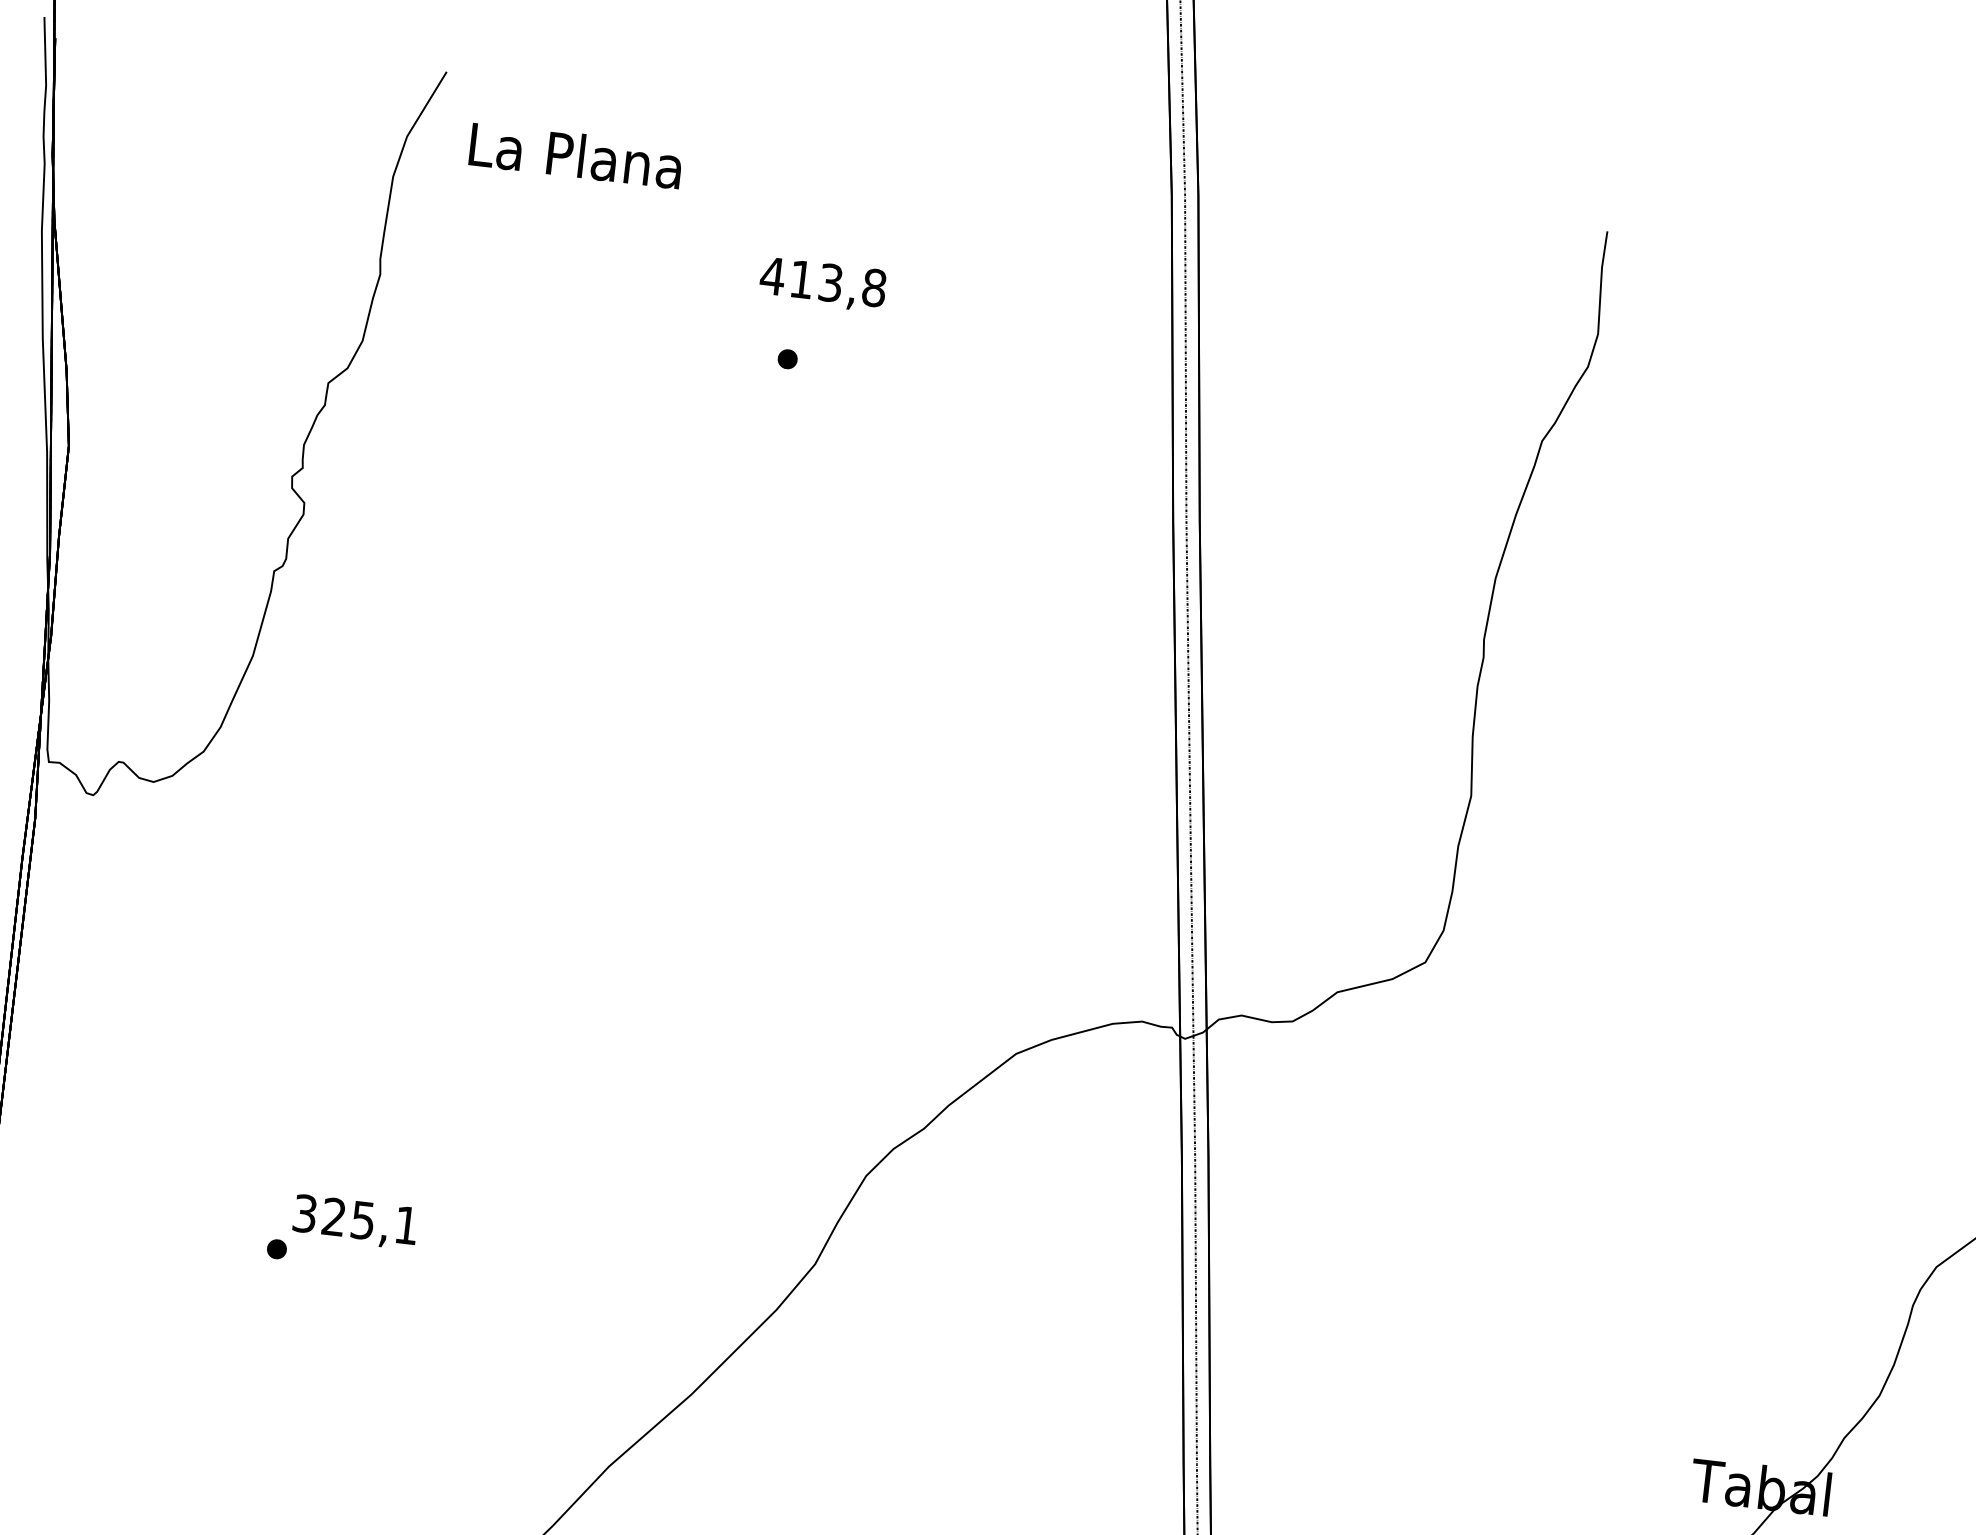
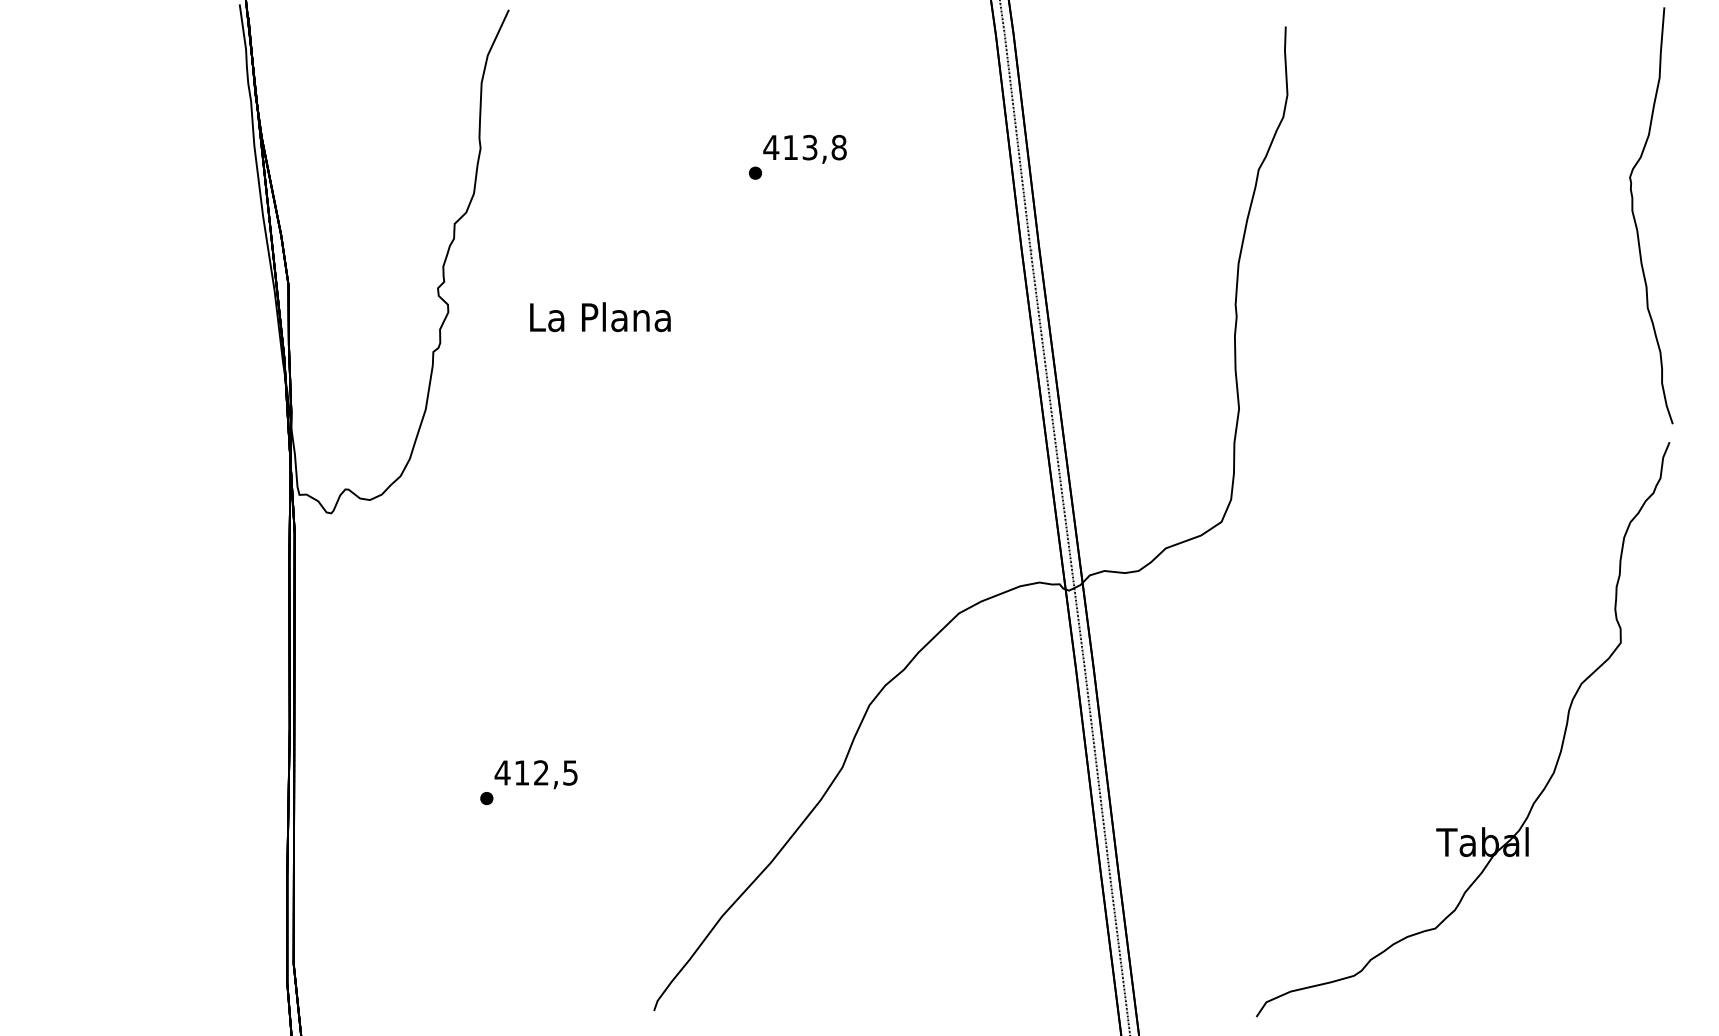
text: (575, 156) -> (600, 317), moved
text: (822, 283) -> (804, 148), moved
text: (354, 1218) -> (535, 772), 325,1 -> 412,5

